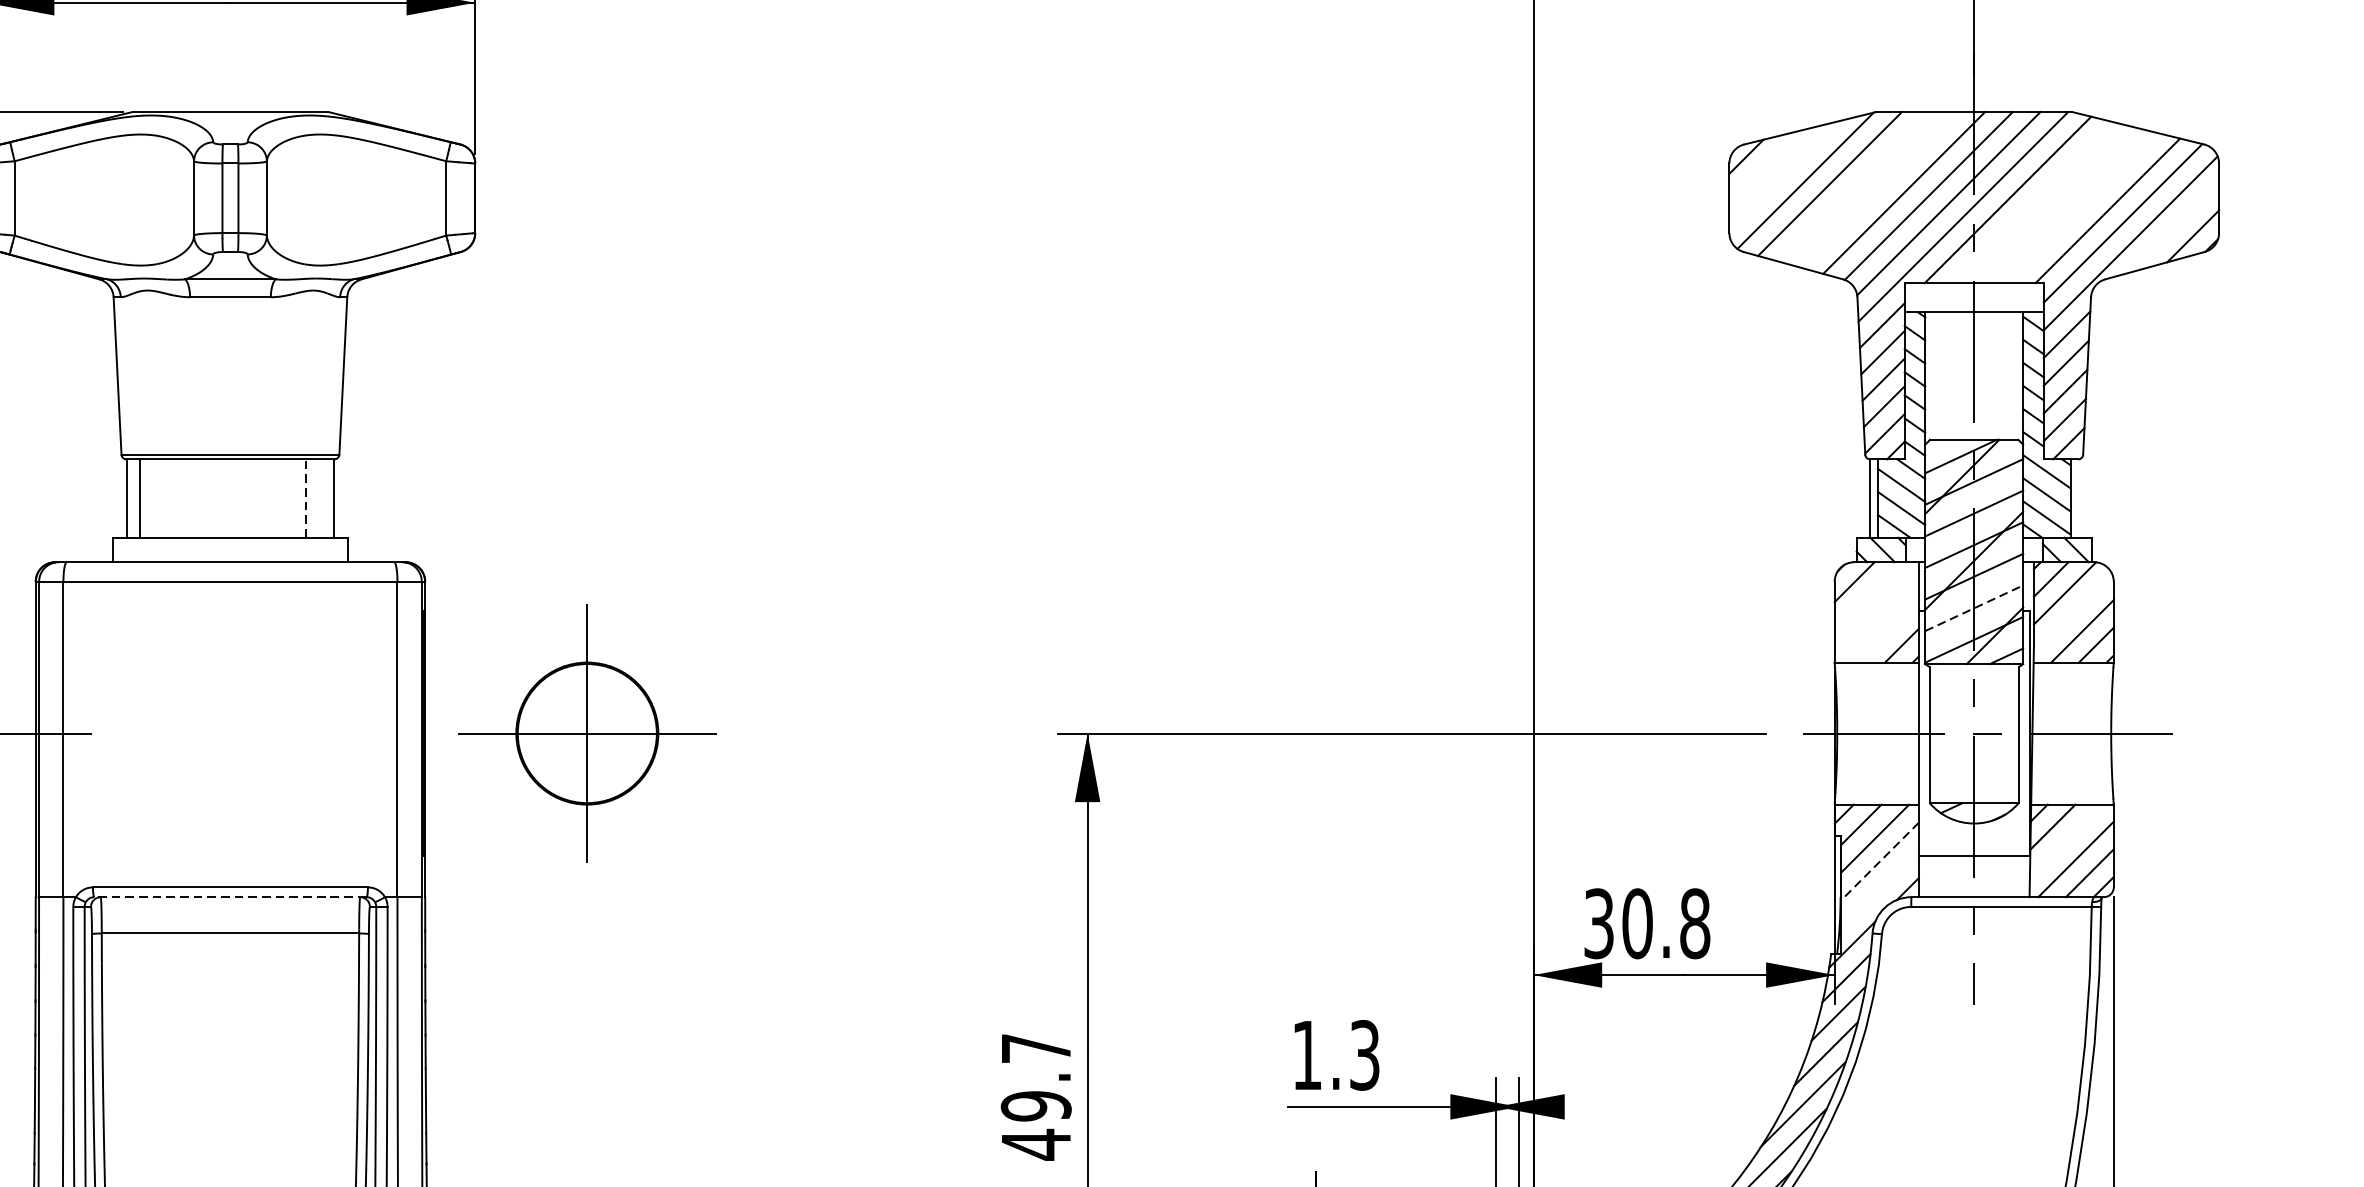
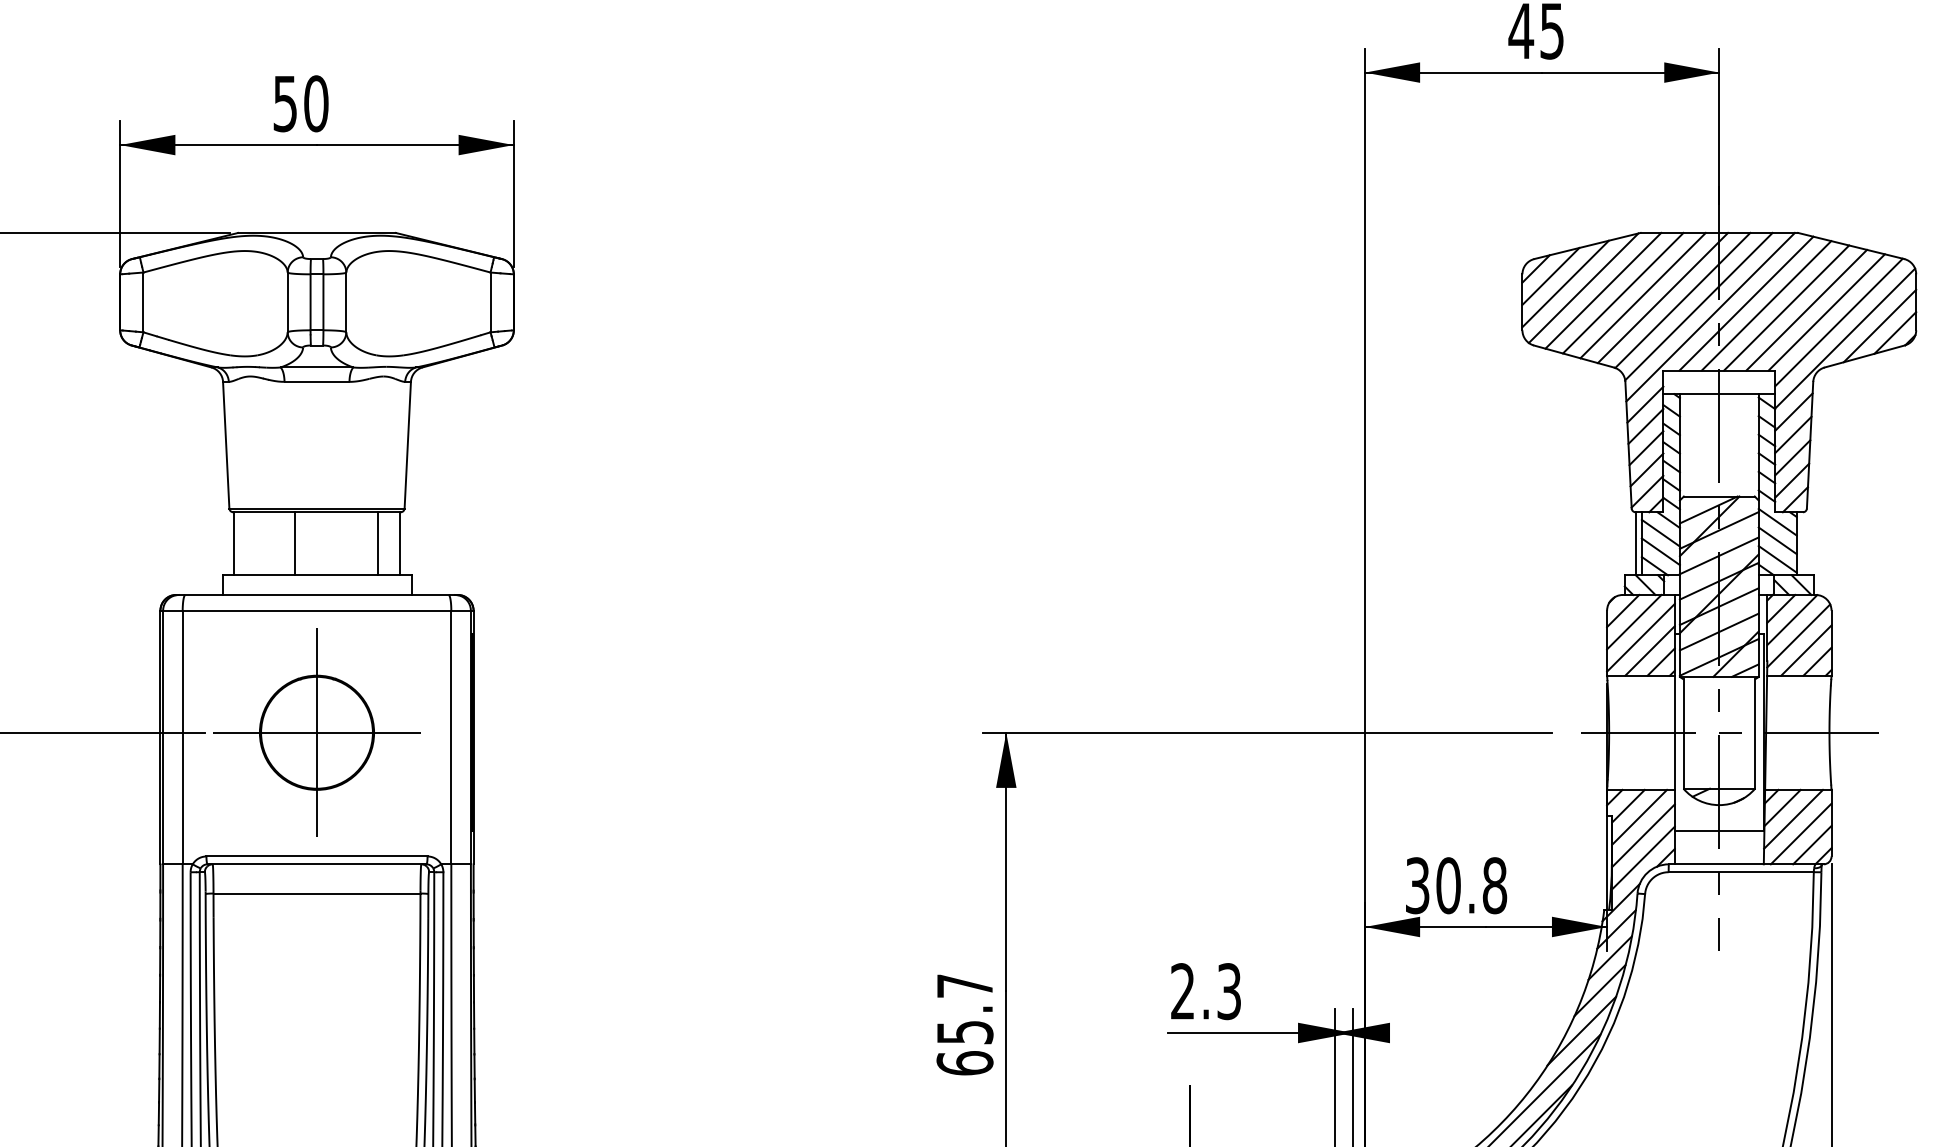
line: (1764, 164) -> (1550, 275), added
line: (1782, 174) -> (1565, 283), added
line: (1853, 186) -> (1622, 292), added
line: (1878, 189) -> (1642, 295), added
line: (2032, 202) -> (1766, 305), added
line: (2057, 204) -> (1786, 307), added
line: (2082, 207) -> (1806, 309), added
line: (2173, 227) -> (1879, 325), added
line: (140, 498) -> (294, 543), moved
line: (306, 498) -> (378, 543), dashed -> solid
line: (1868, 595) -> (1634, 621), added
line: (1974, 607) -> (1719, 631), dashed -> solid
line: (2072, 612) -> (1798, 635), added
line: (1876, 615) -> (1640, 637), added
line: (1887, 631) -> (1649, 650), added
part: (586, 733) -> (316, 732), moved
line: (2066, 840) -> (1793, 818), added
line: (1879, 862) -> (1643, 836), dashed -> solid
line: (1879, 888) -> (1643, 857), added
line: (229, 897) -> (316, 864), dashed -> solid
text: (1306, 1055) -> (1182, 991), 1.3 -> 2.3
text: (1035, 1126) -> (964, 1048), 49.7 -> 65.7

